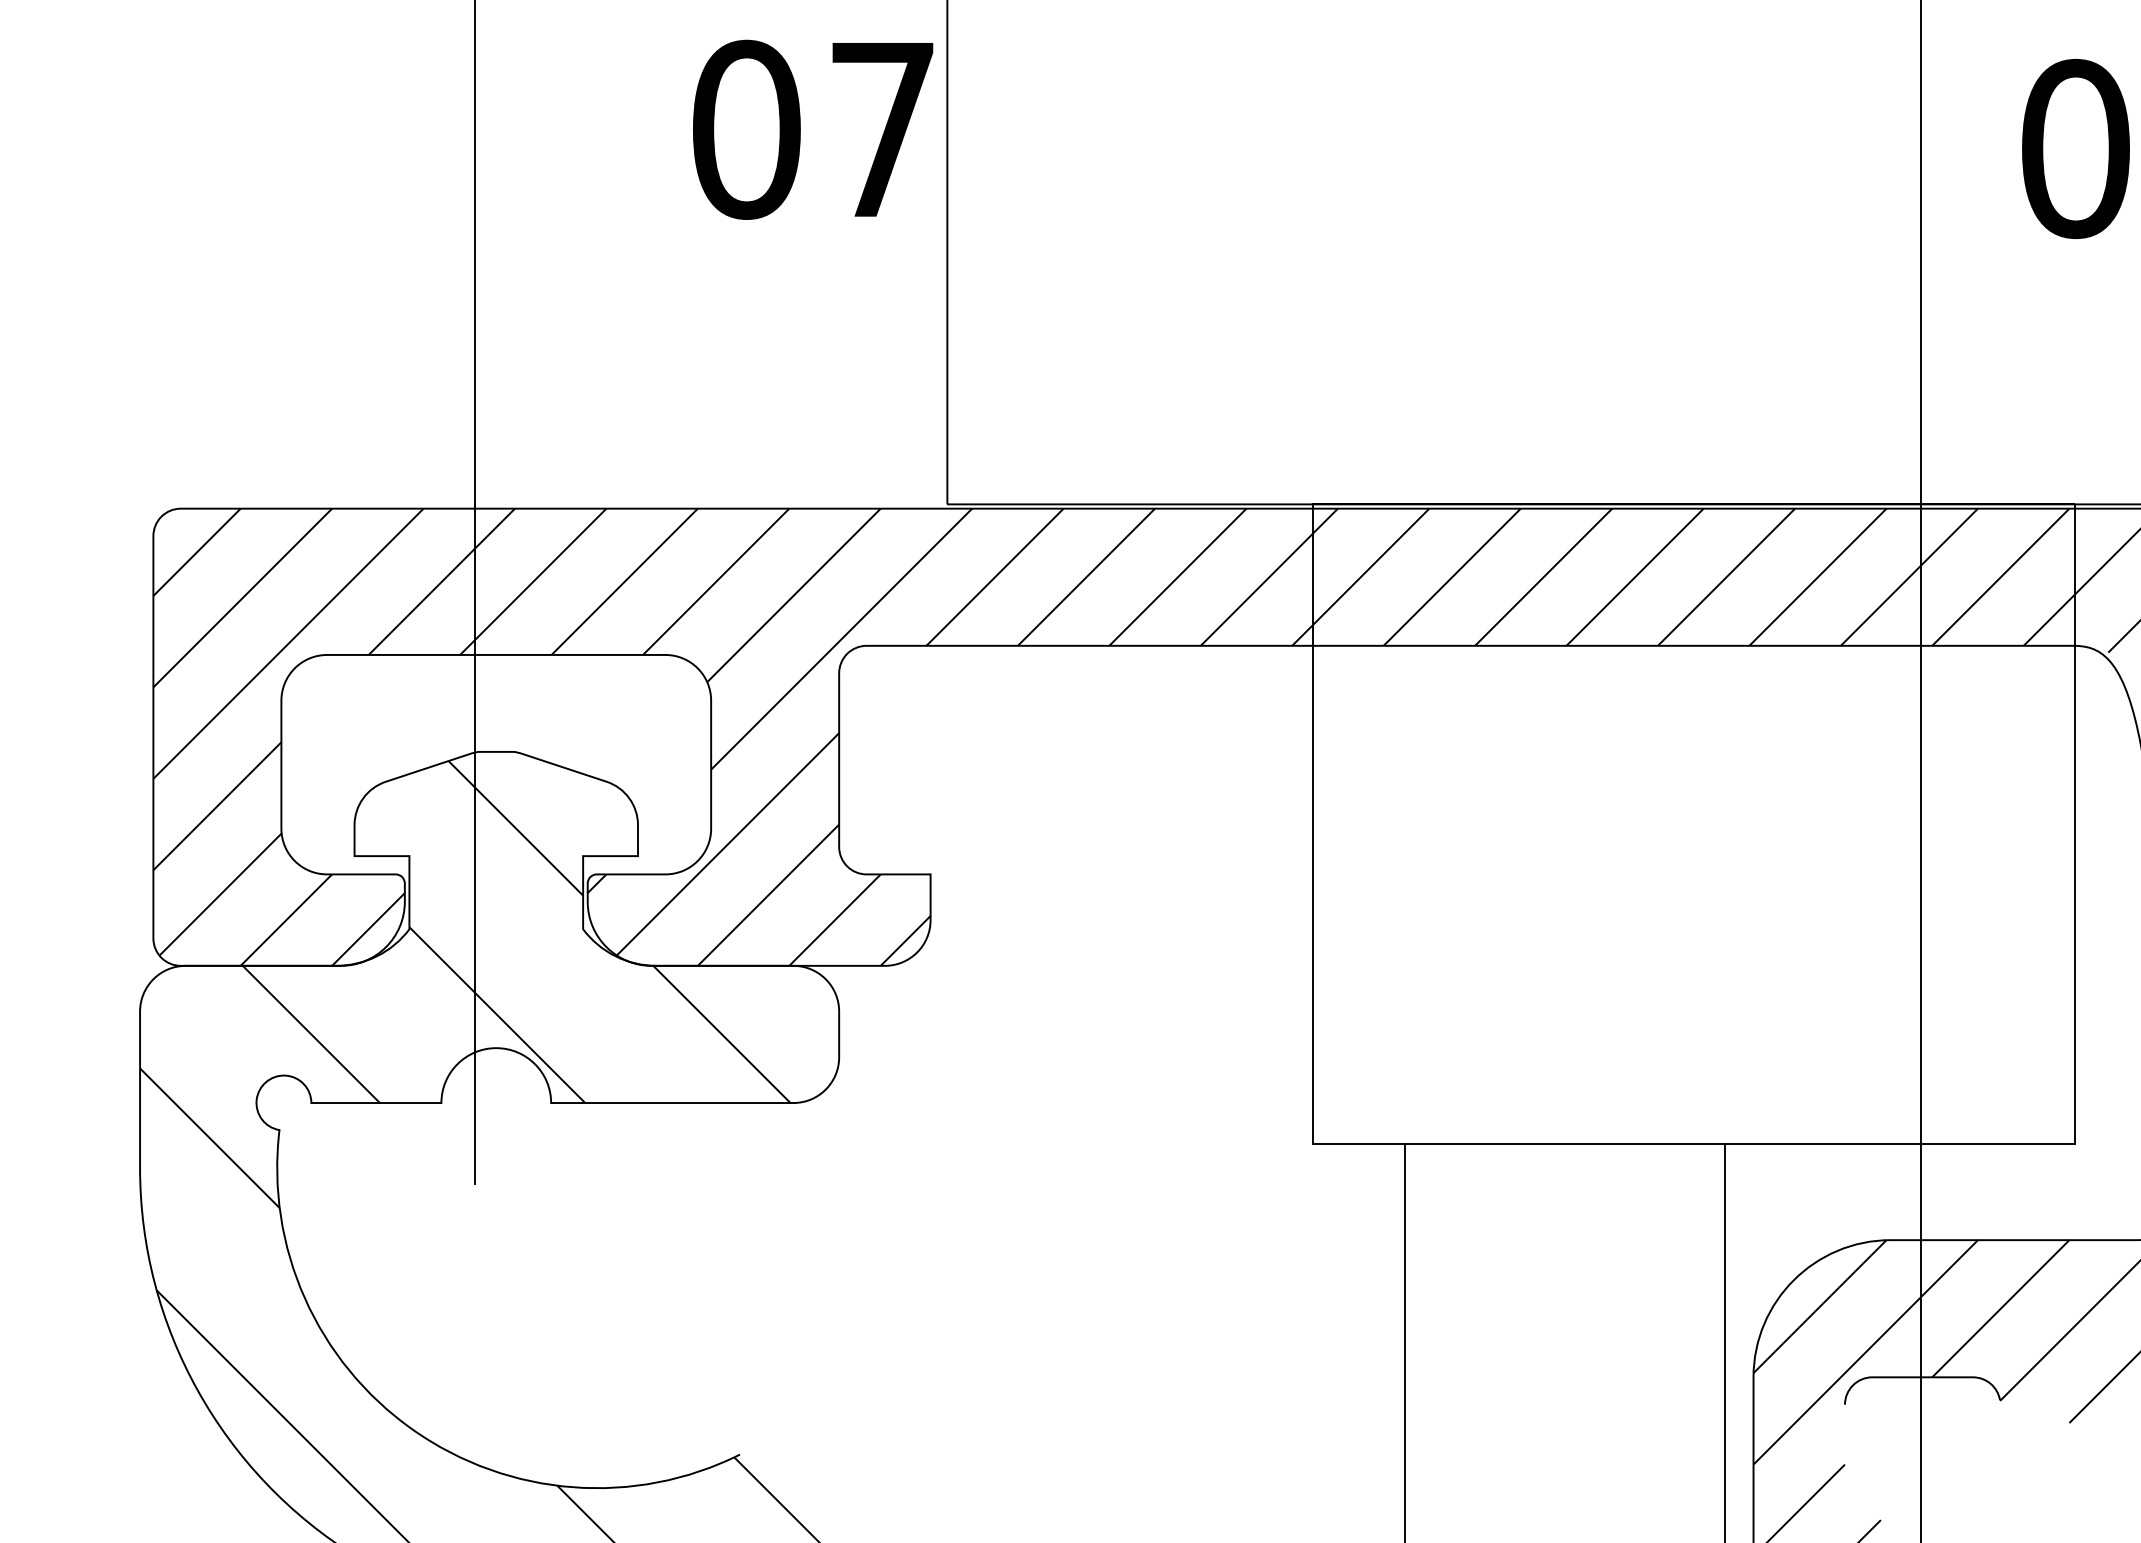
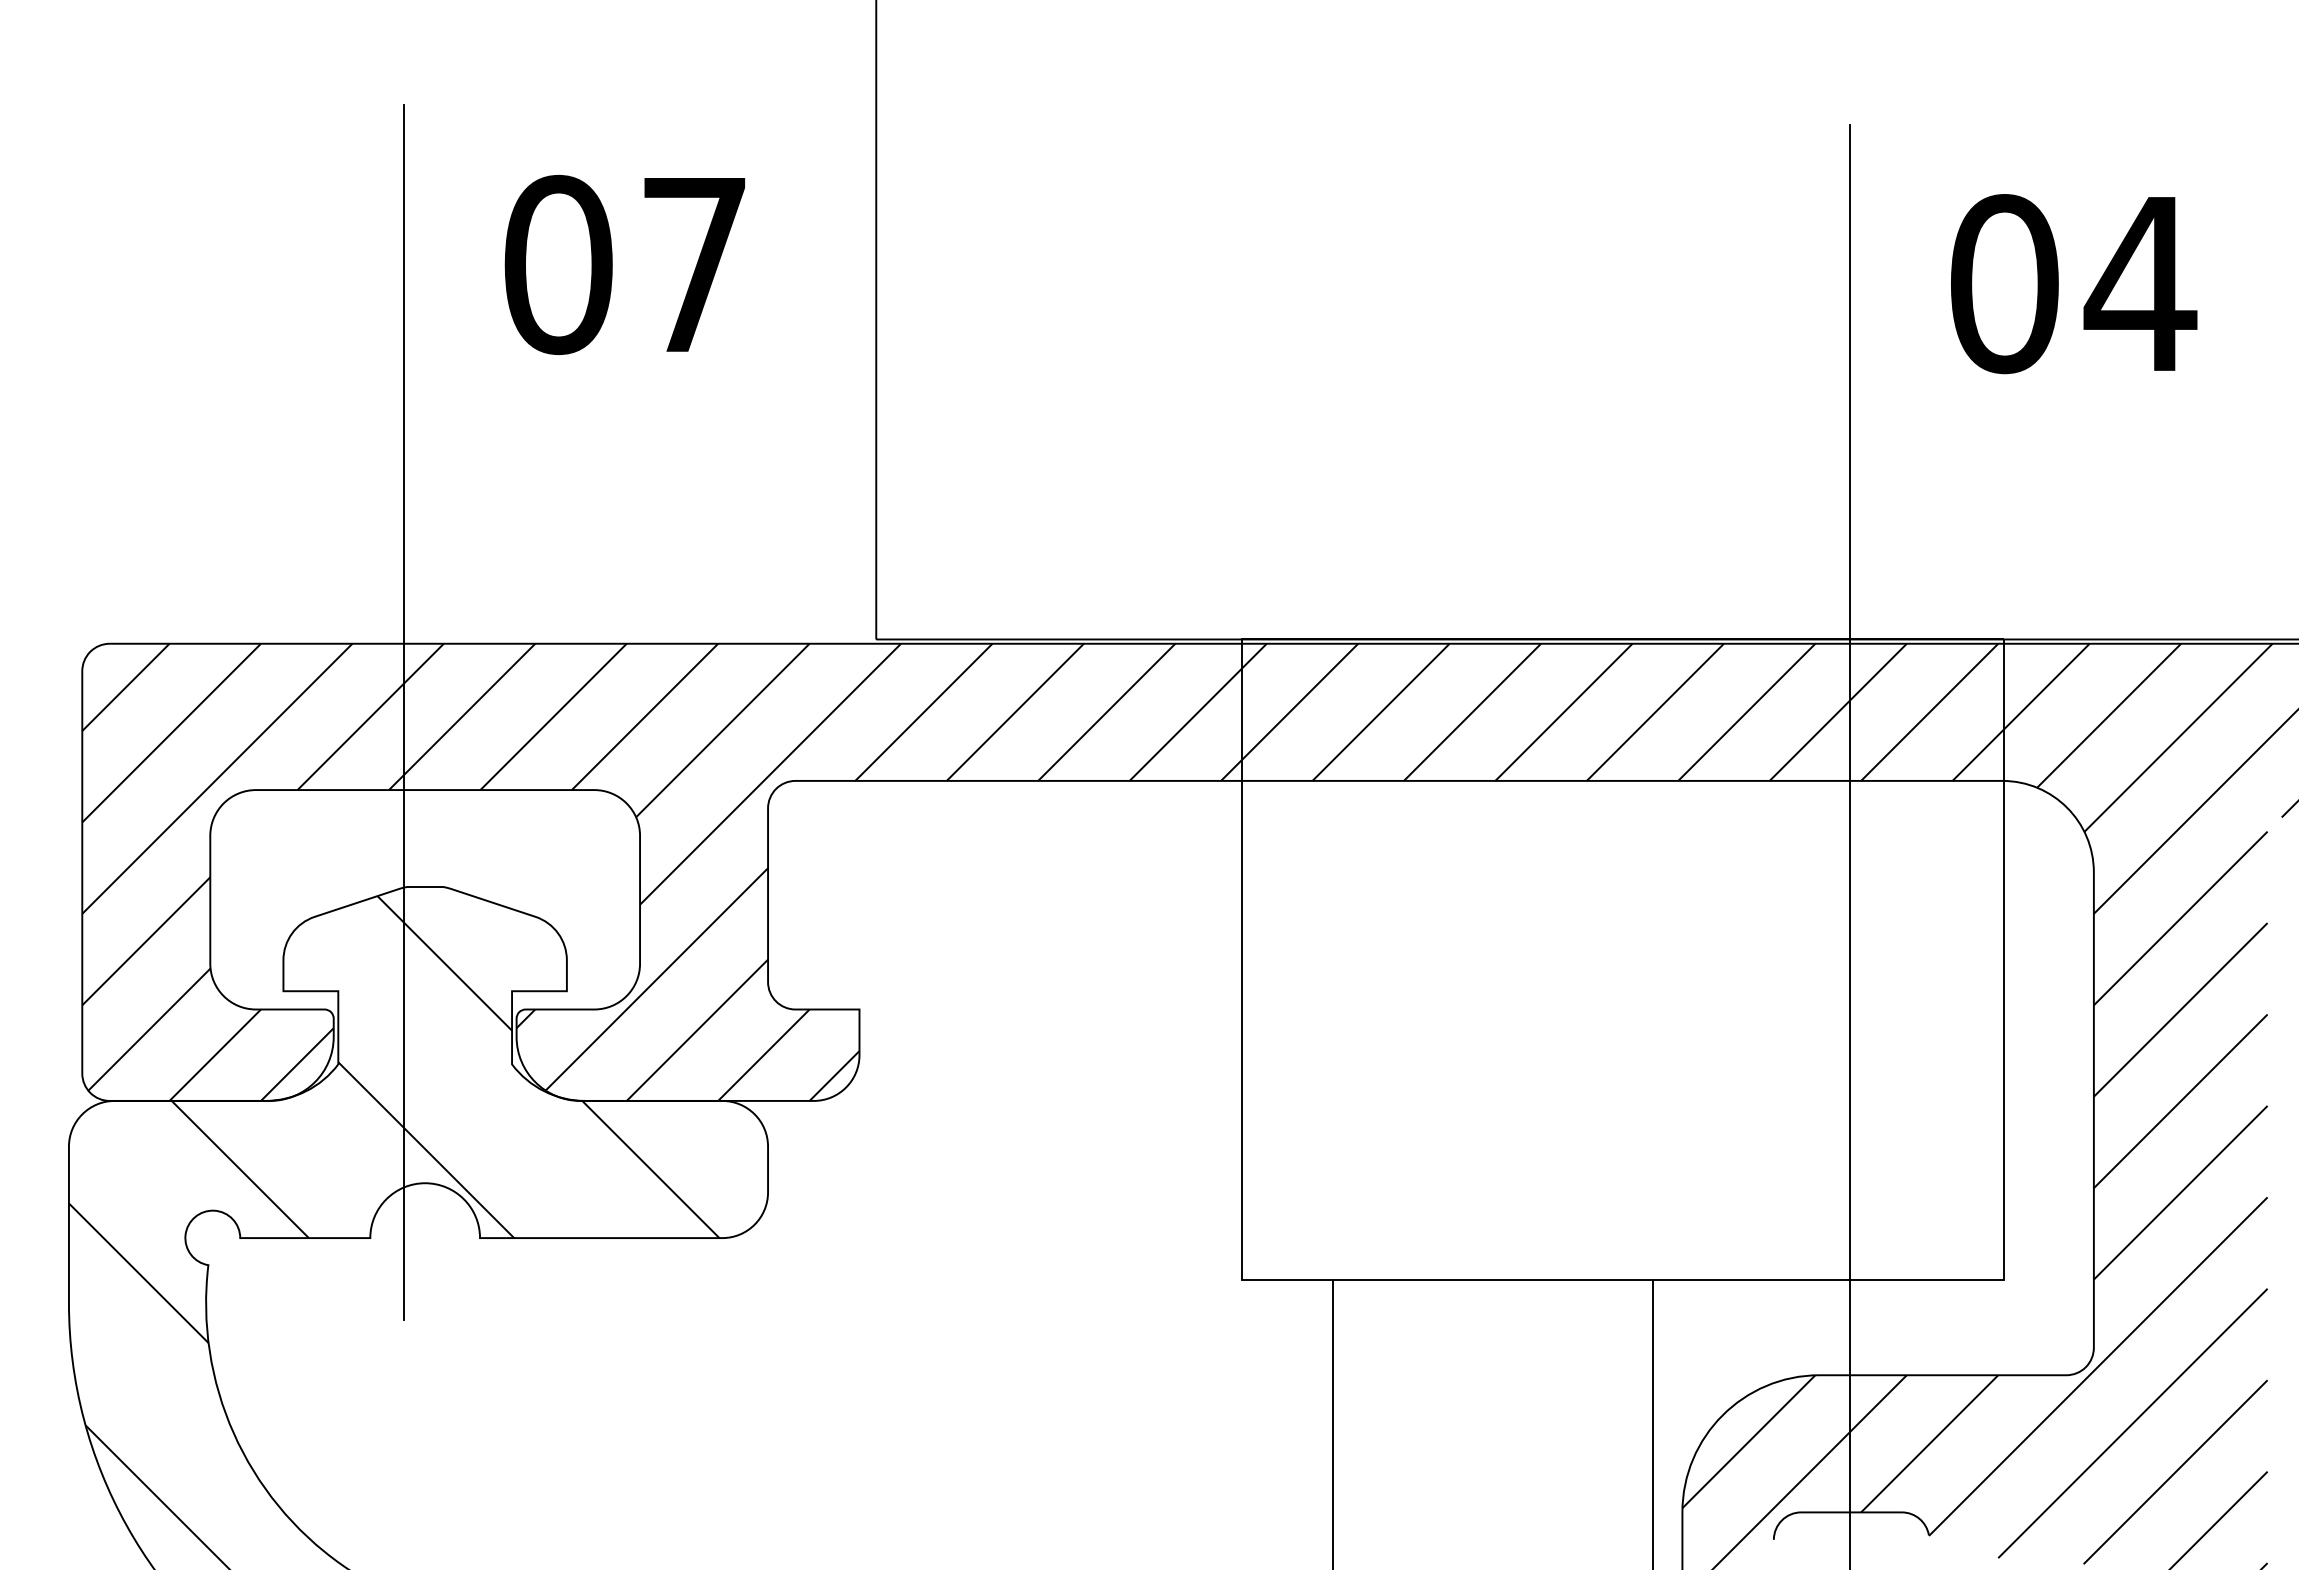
text: (812, 129) -> (624, 264), moved

